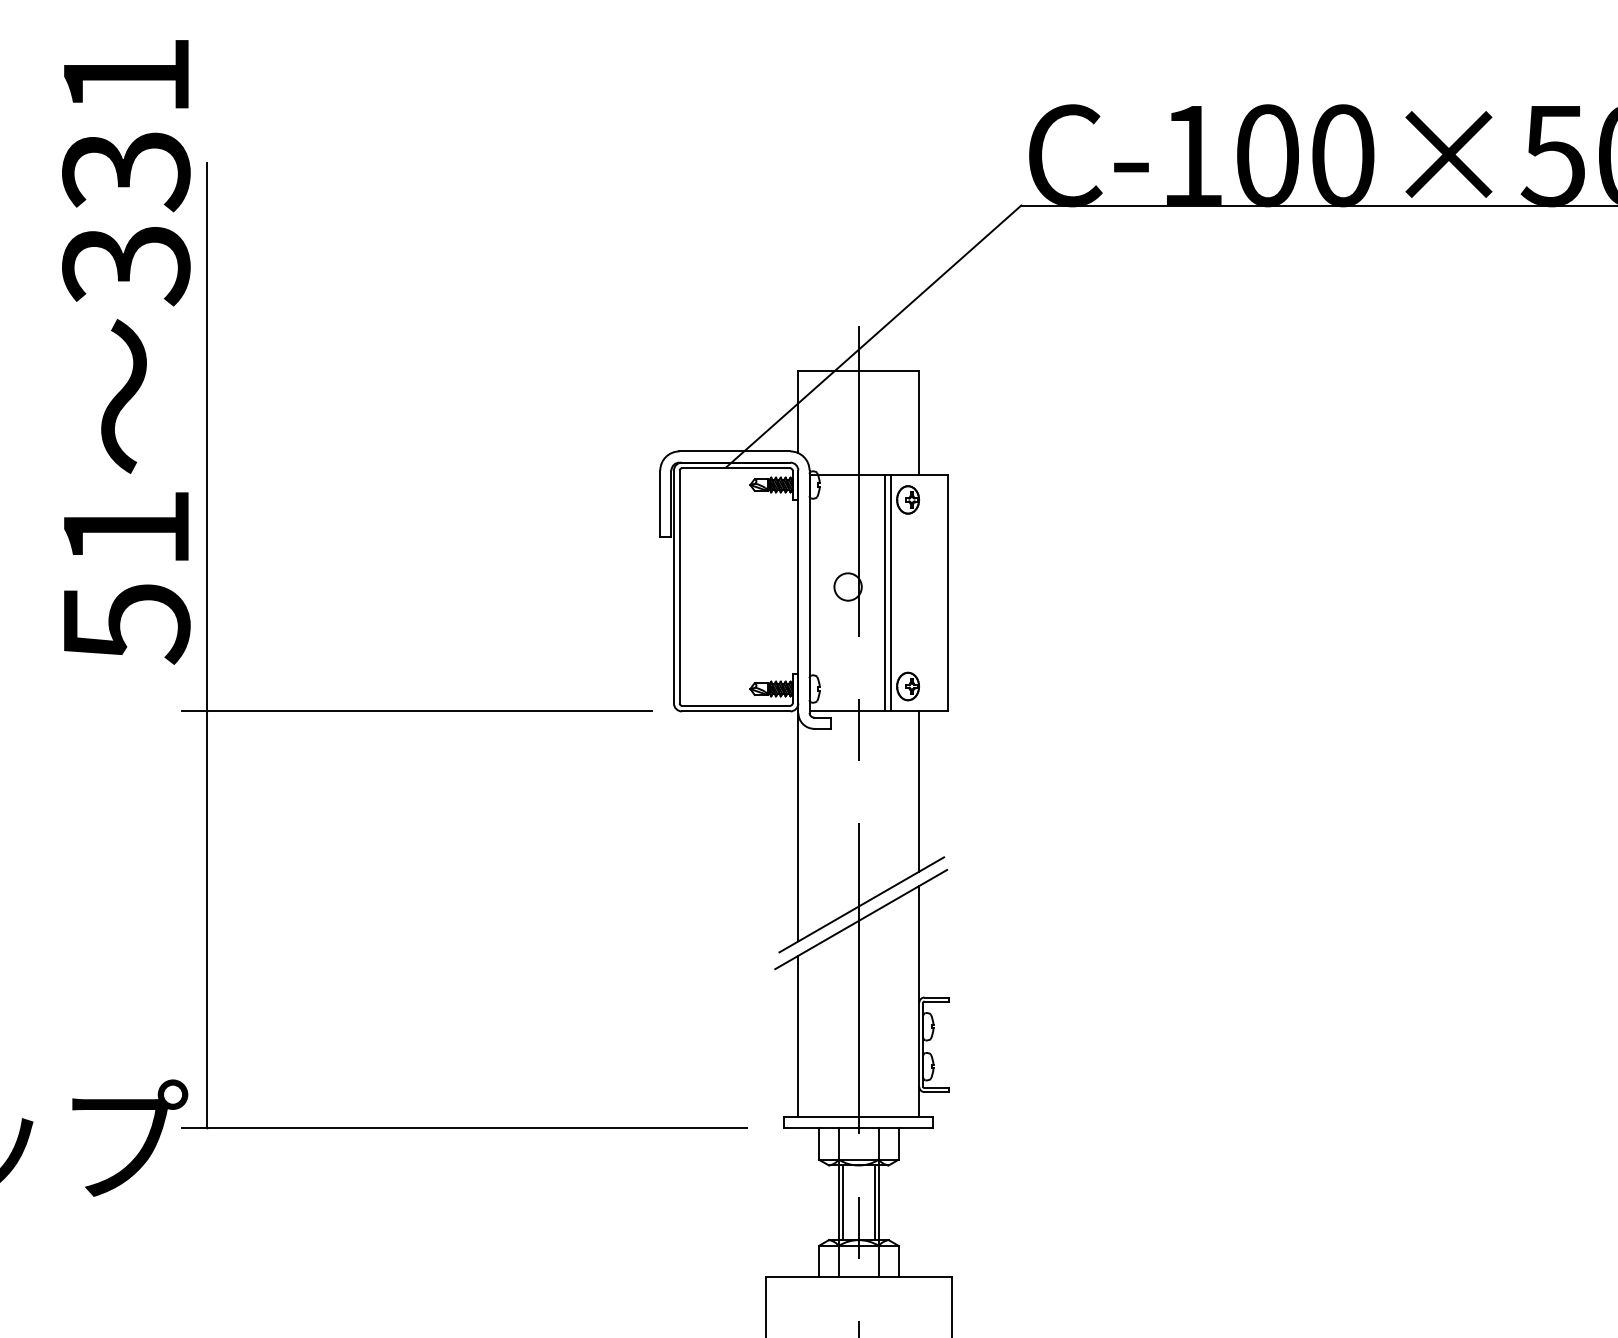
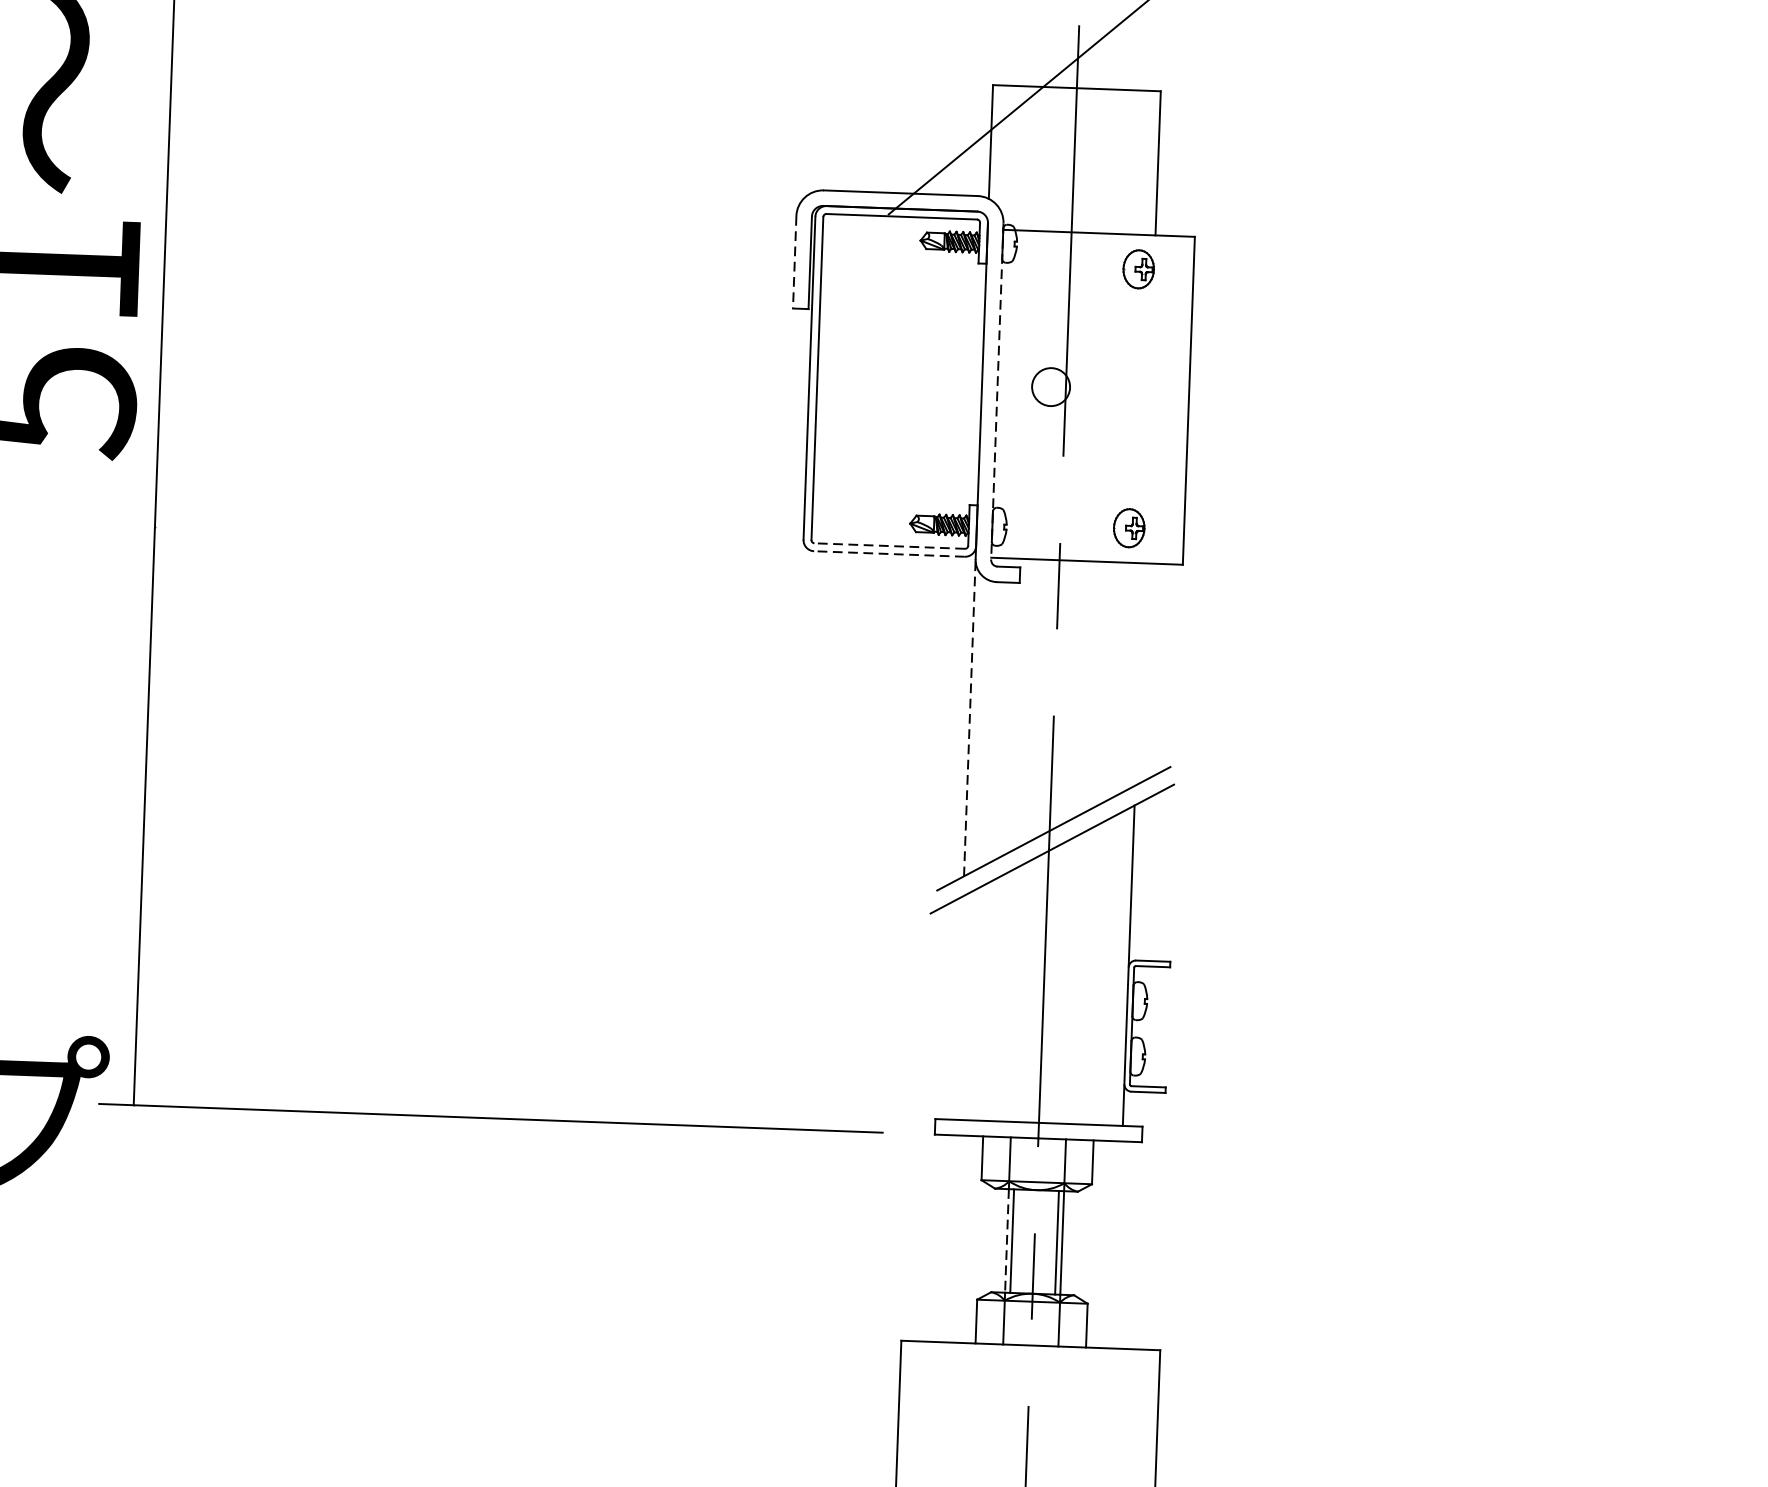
line: (660, 504) -> (794, 263), solid -> dashed
line: (809, 592) -> (997, 392), solid -> dashed
line: (885, 593) -> (1102, 397), removed
line: (891, 593) -> (1110, 398), removed
line: (735, 705) -> (888, 545), solid -> dashed
line: (416, 711) -> (445, 537), removed
line: (735, 711) -> (888, 554), solid -> dashed
line: (919, 791) -> (1139, 674), removed
line: (798, 825) -> (970, 715), solid -> dashed
line: (798, 1035) -> (959, 1006), removed
line: (838, 1203) -> (1006, 1241), solid -> dashed

